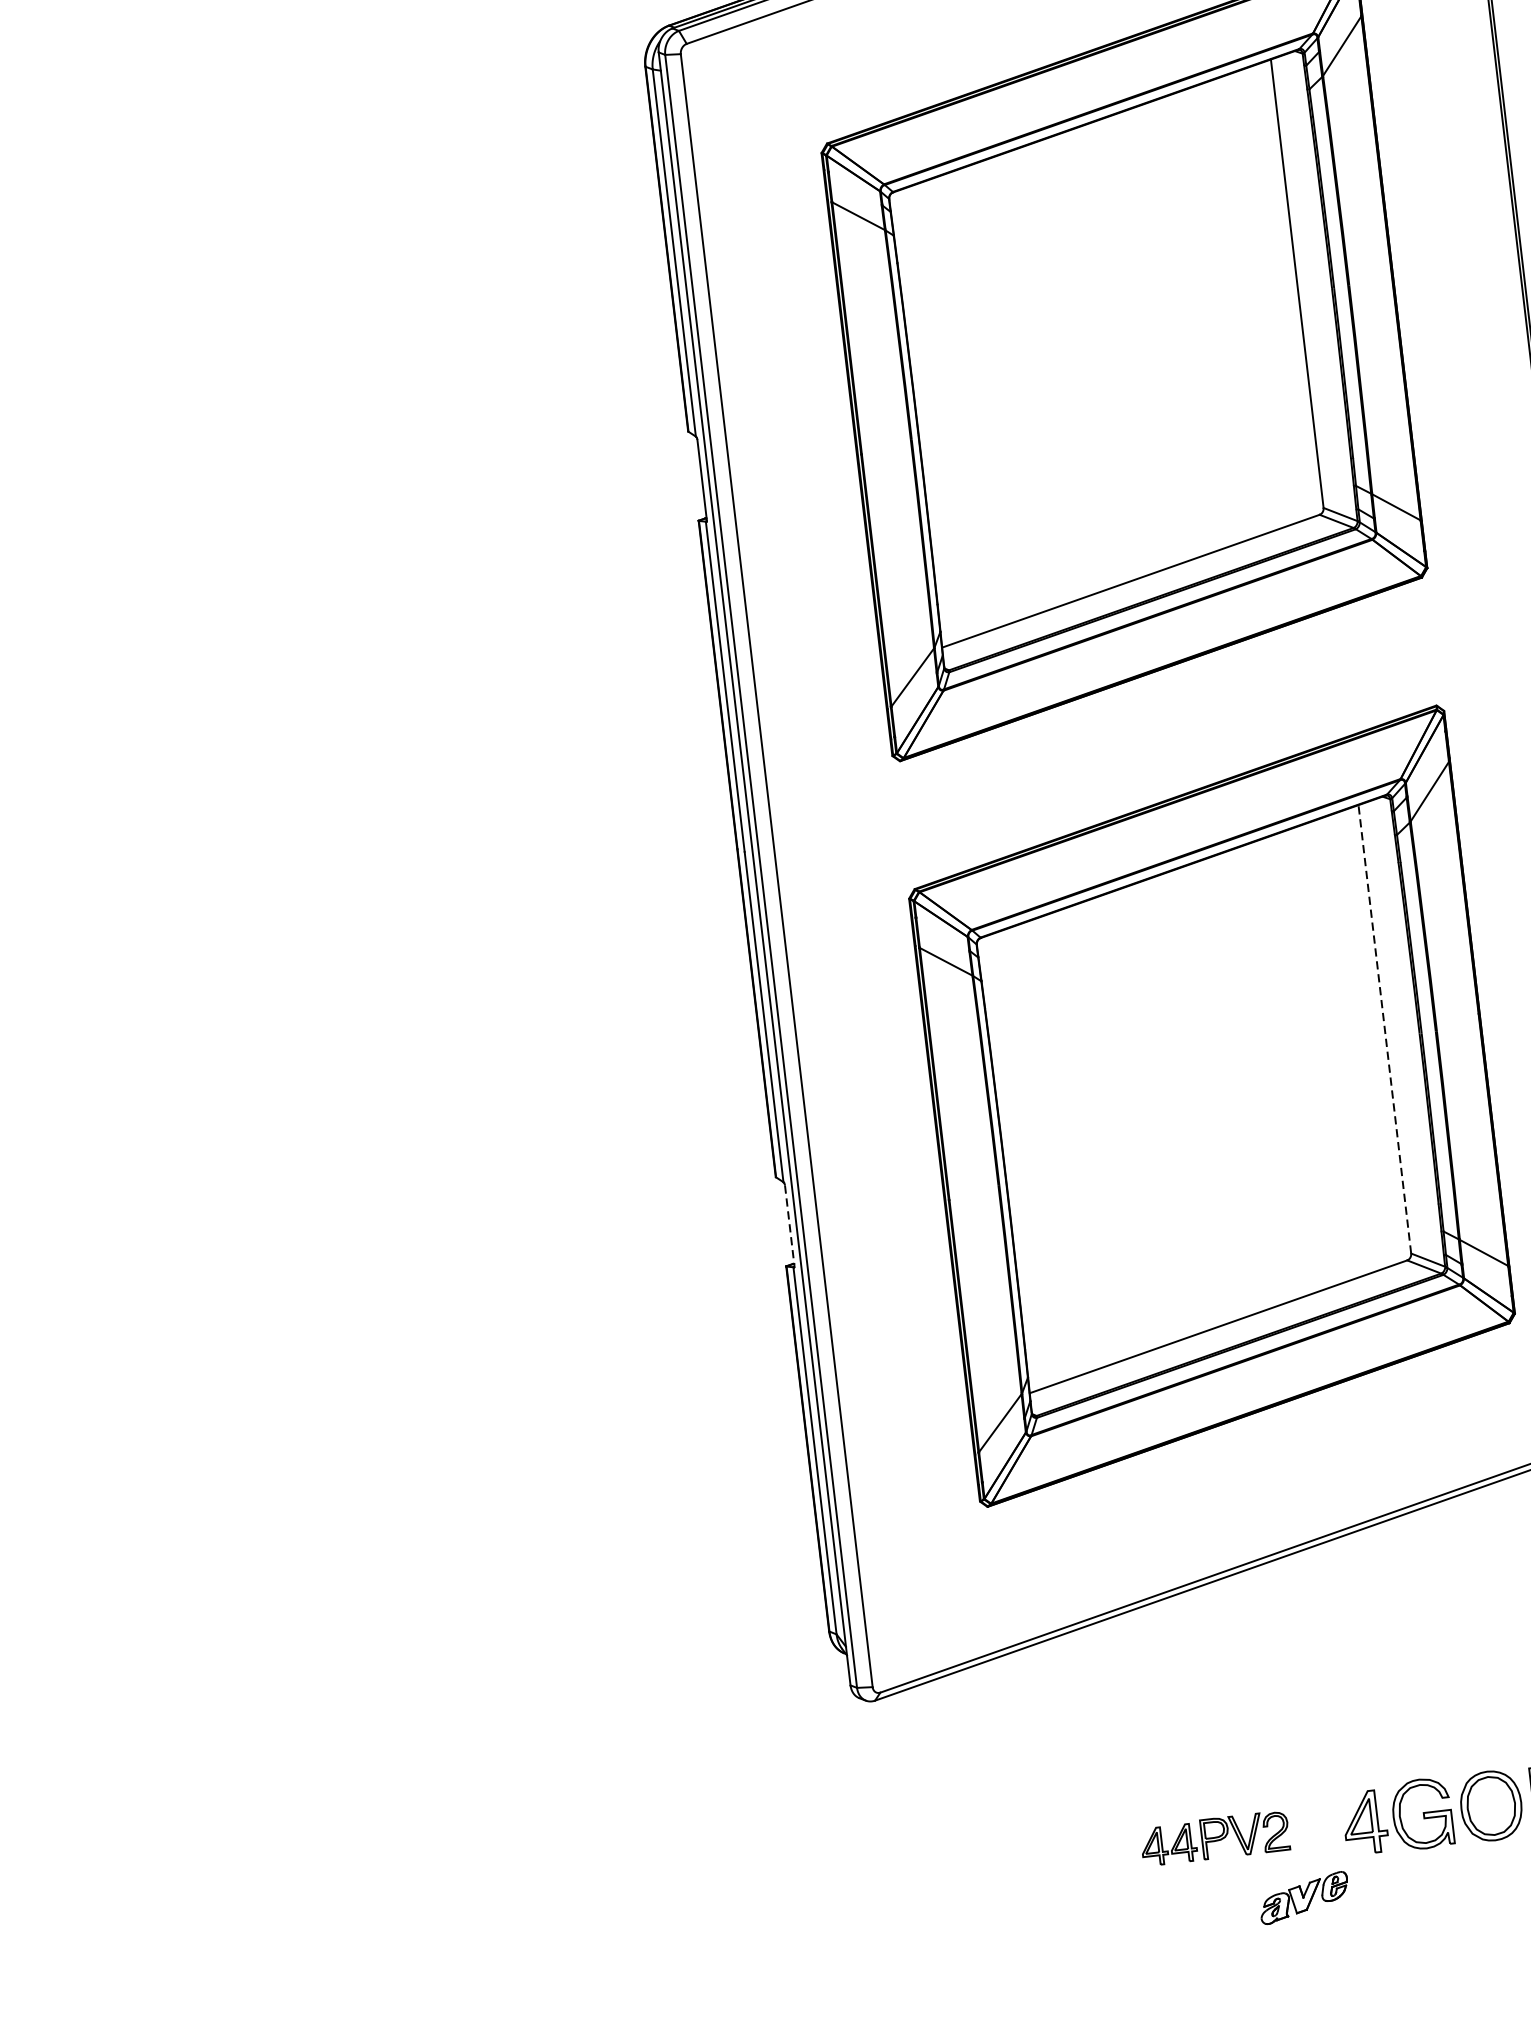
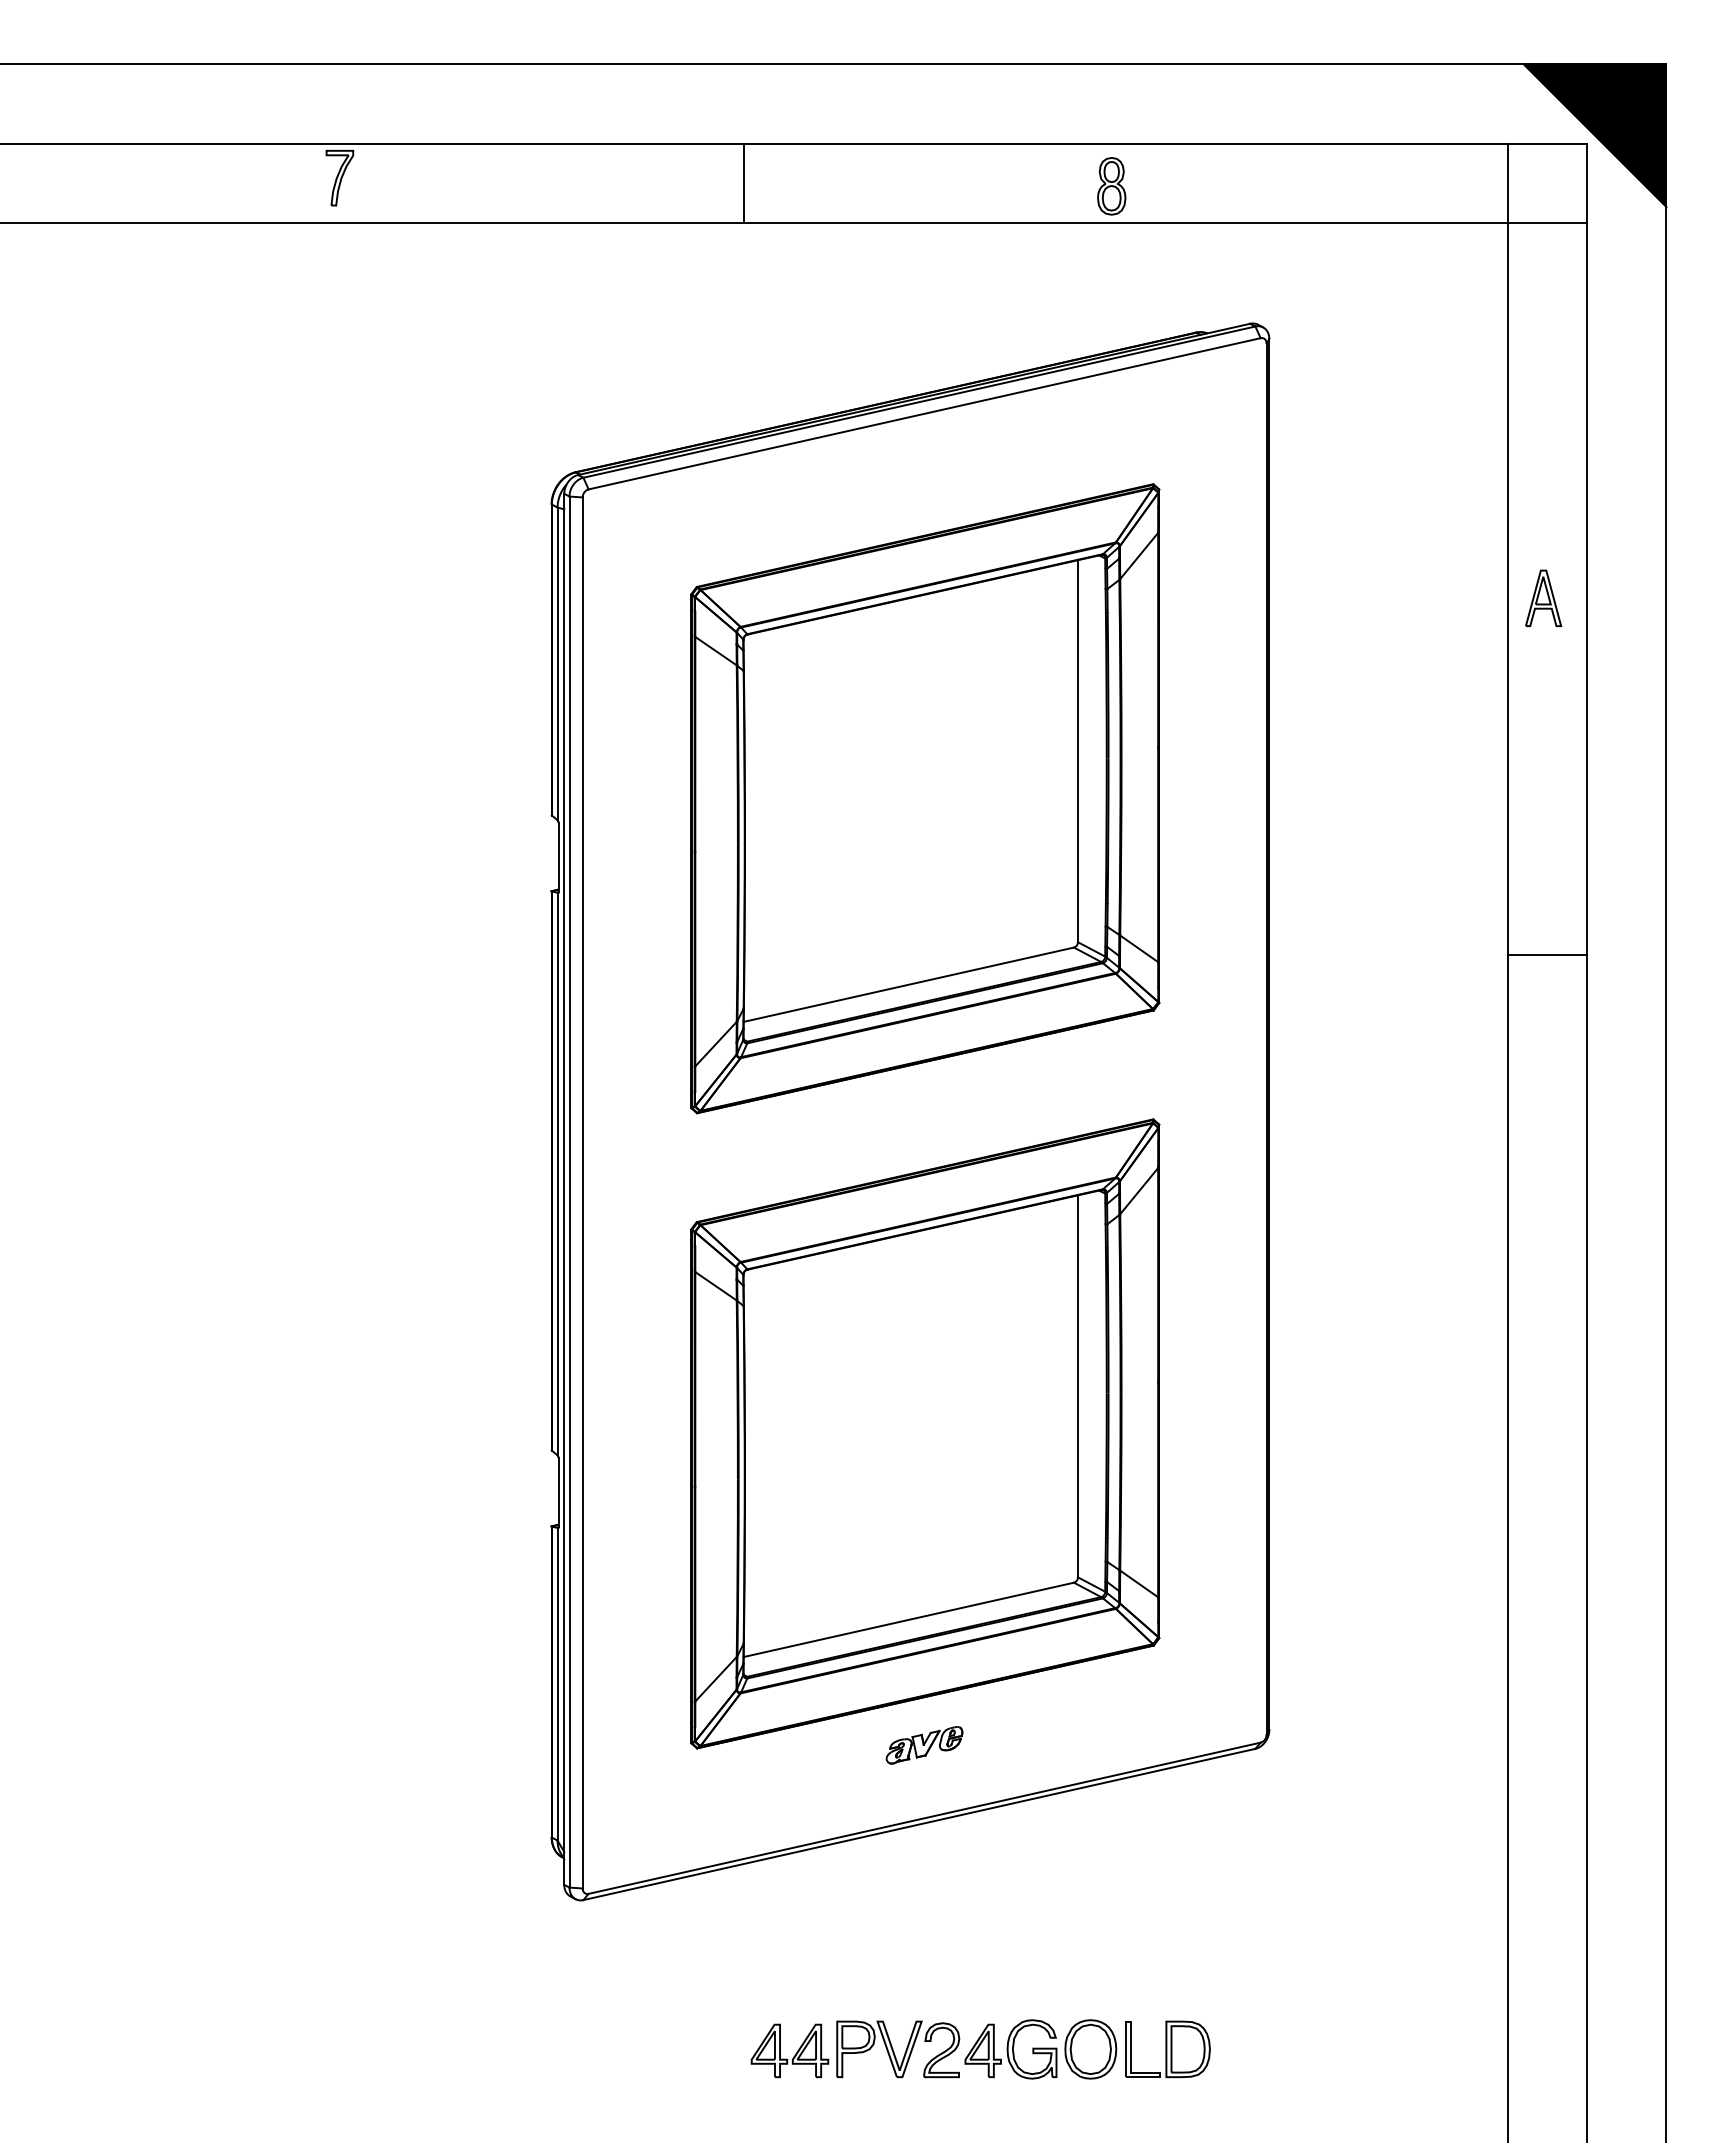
line: (1384, 1029) -> (1077, 1386), dashed -> solid
line: (789, 1226) -> (558, 1493), dashed -> solid
part: (1215, 1838) -> (855, 2049), size x1.67
part: (1304, 1898) -> (924, 1745), moved

